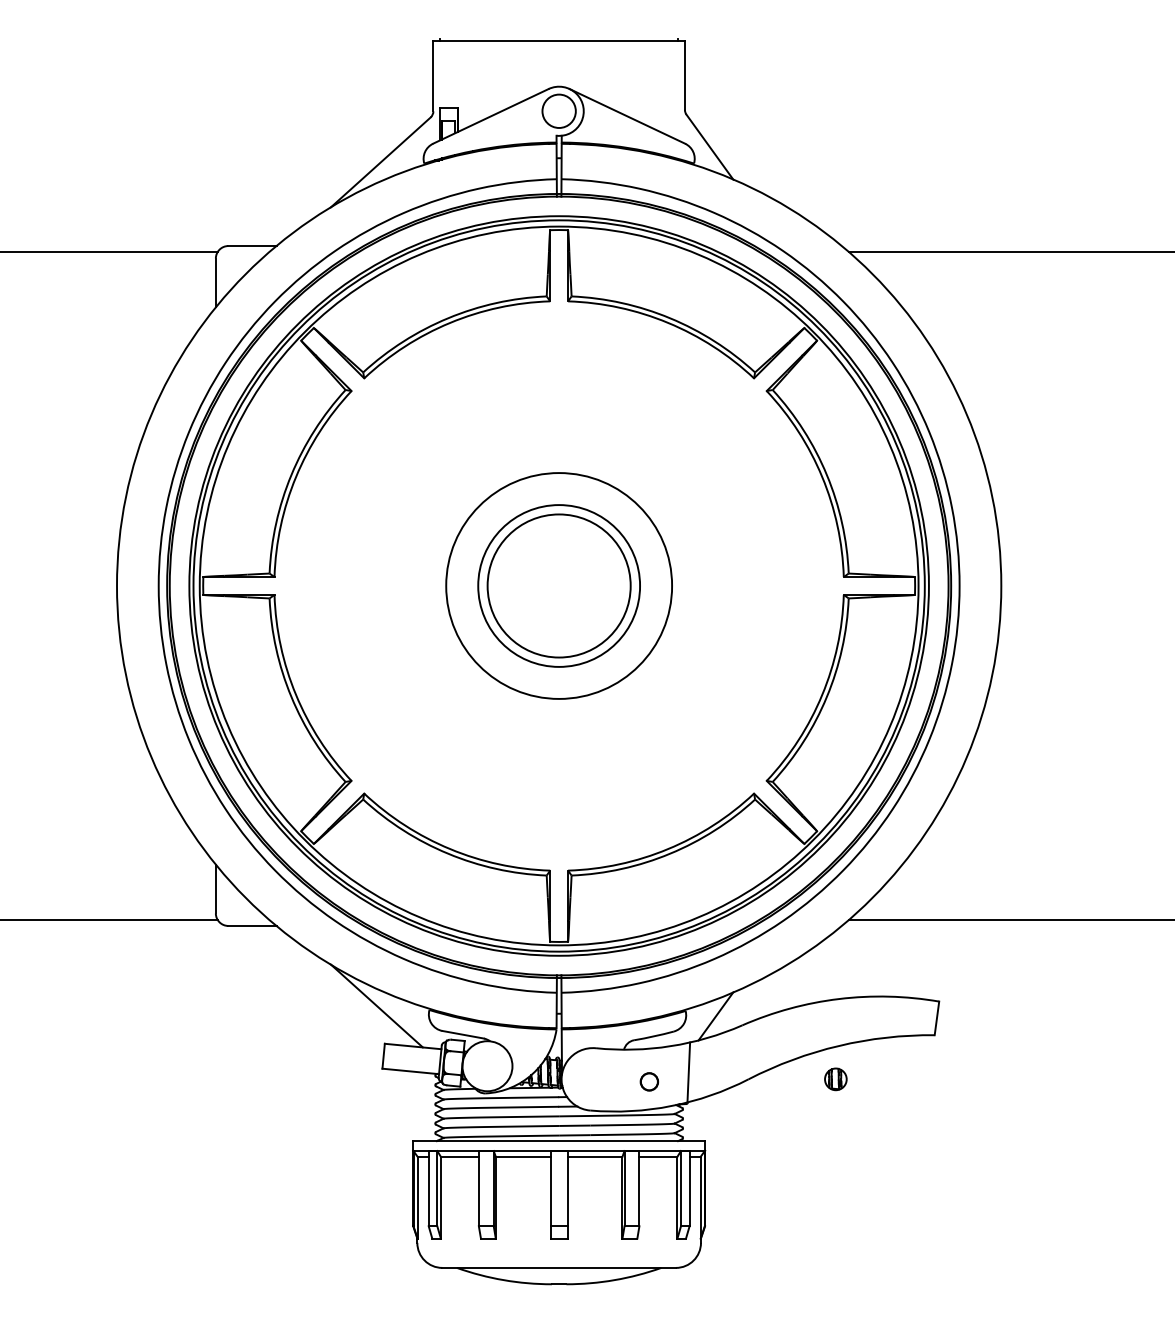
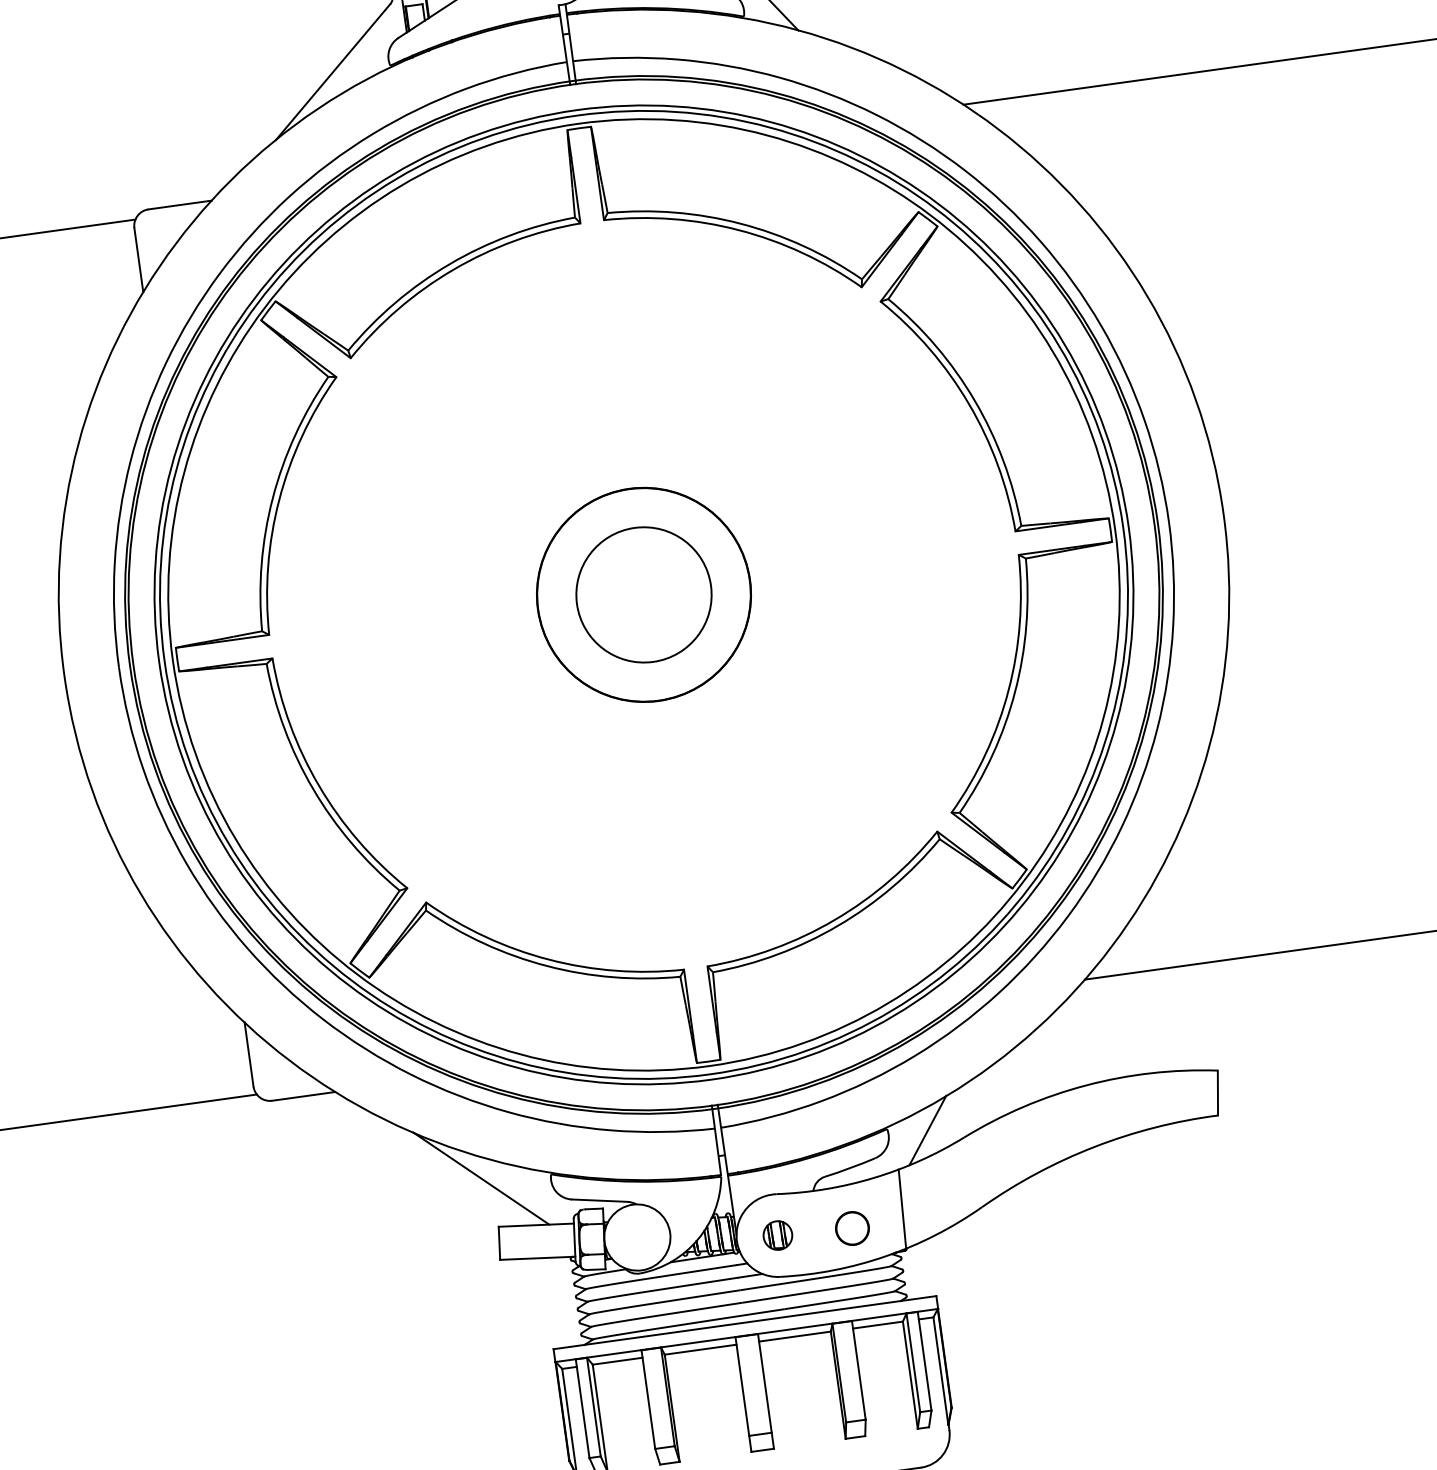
circle: (558, 585) -> (643, 594), size x0.71
circle: (559, 585) -> (644, 594), size x0.71
part: (835, 1079) -> (777, 1235), moved
circle: (649, 1081) -> (852, 1228), size x1.43

